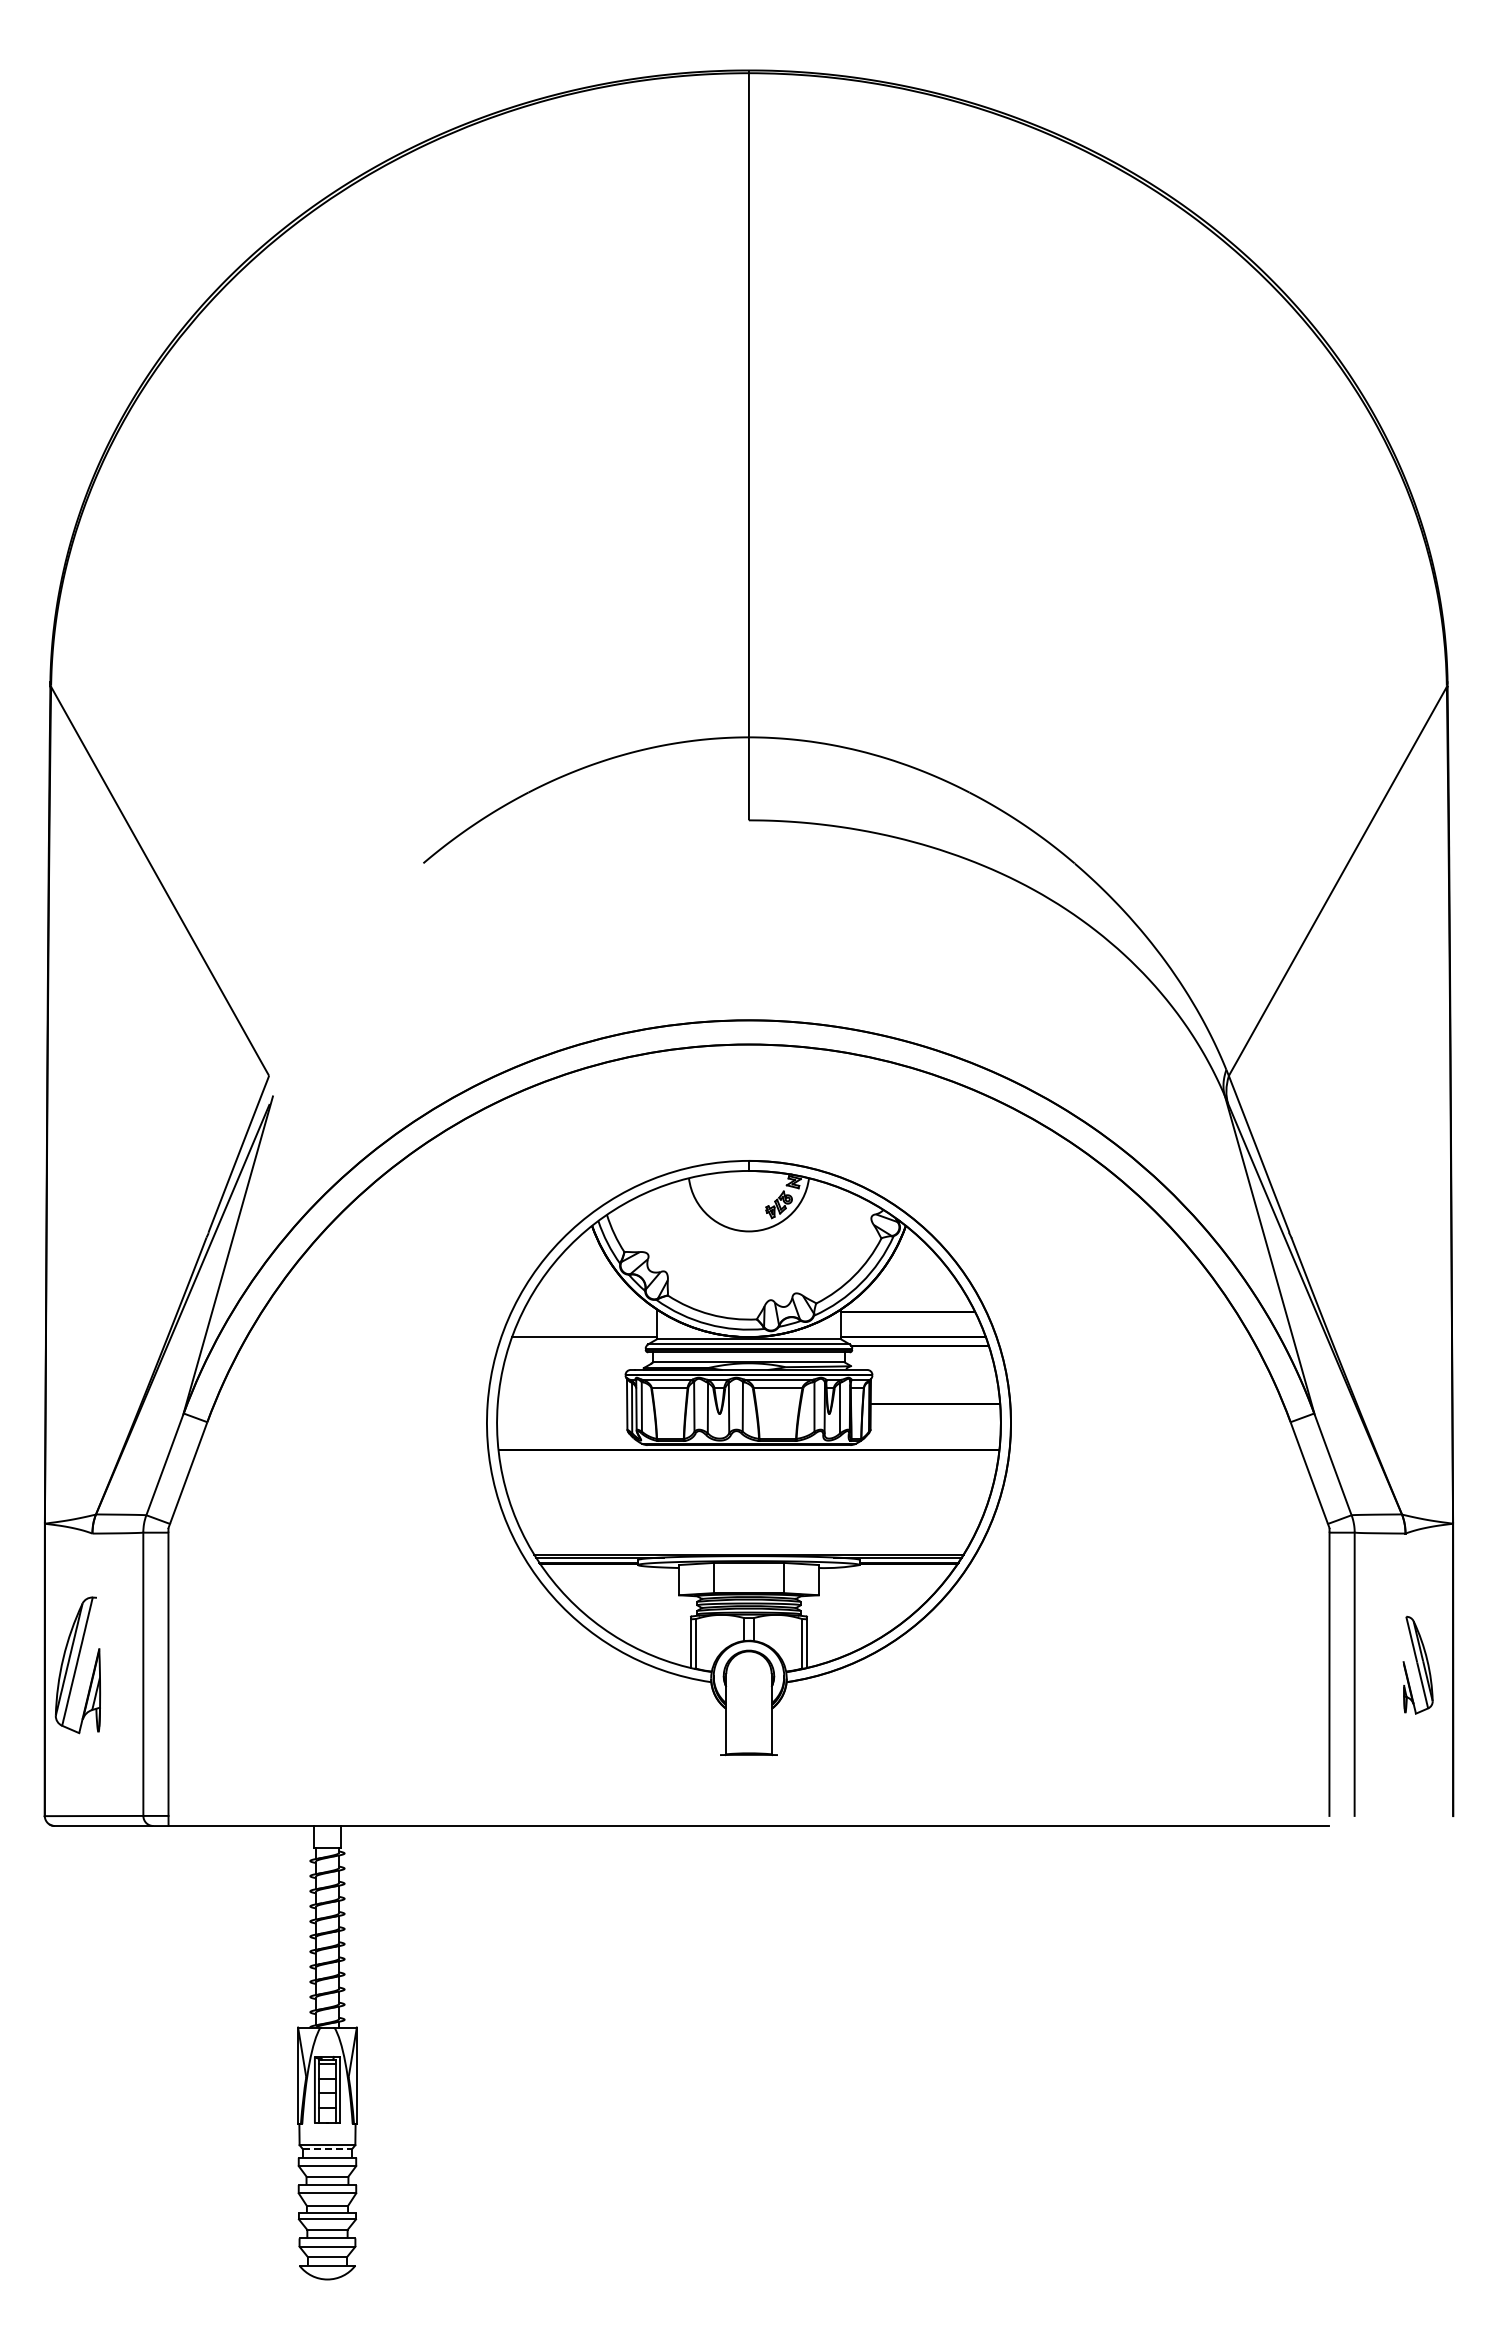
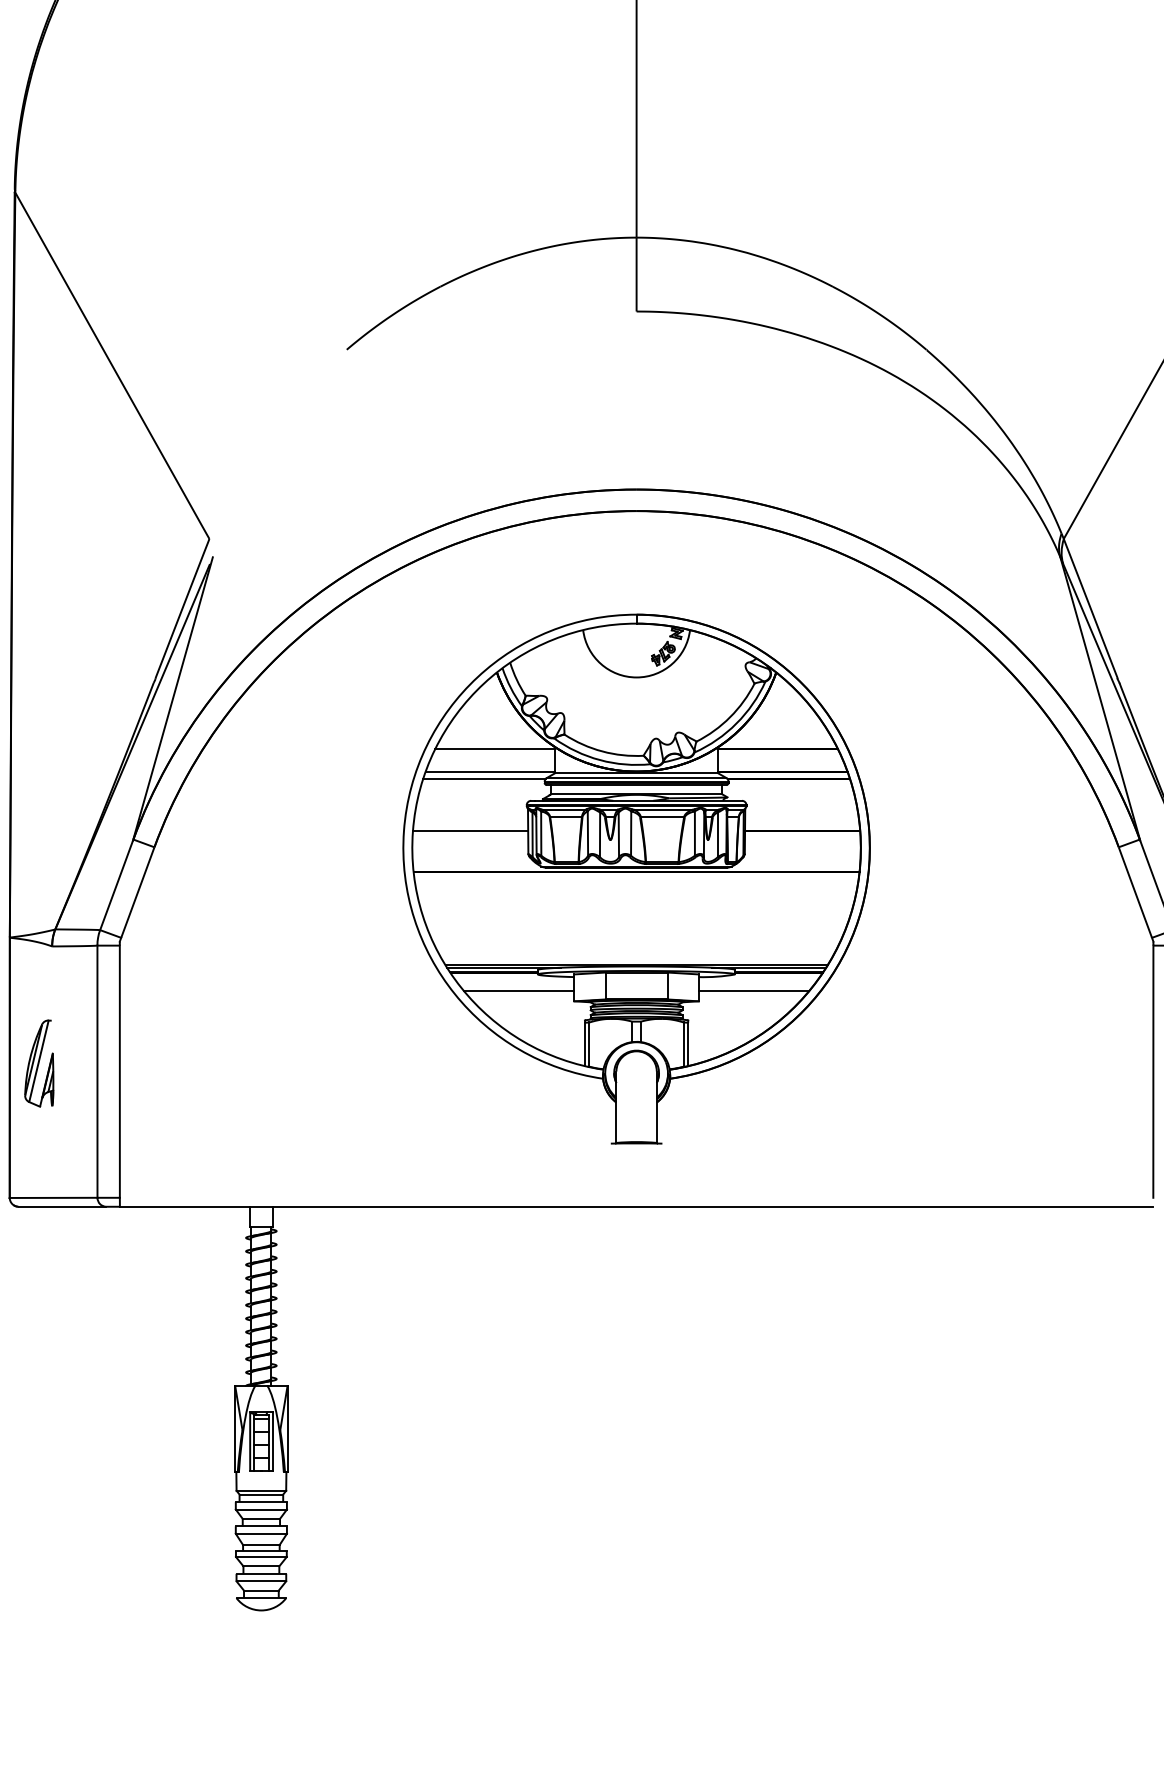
line: (589, 1312) -> (494, 749), added
line: (577, 1345) -> (483, 779), added
line: (562, 1403) -> (470, 830), added
line: (617, 1583) -> (519, 990), added
line: (880, 1583) -> (753, 990), added
part: (77, 1664) -> (38, 1062), size x0.71
line: (327, 2149) -> (261, 1494), dashed -> solid

